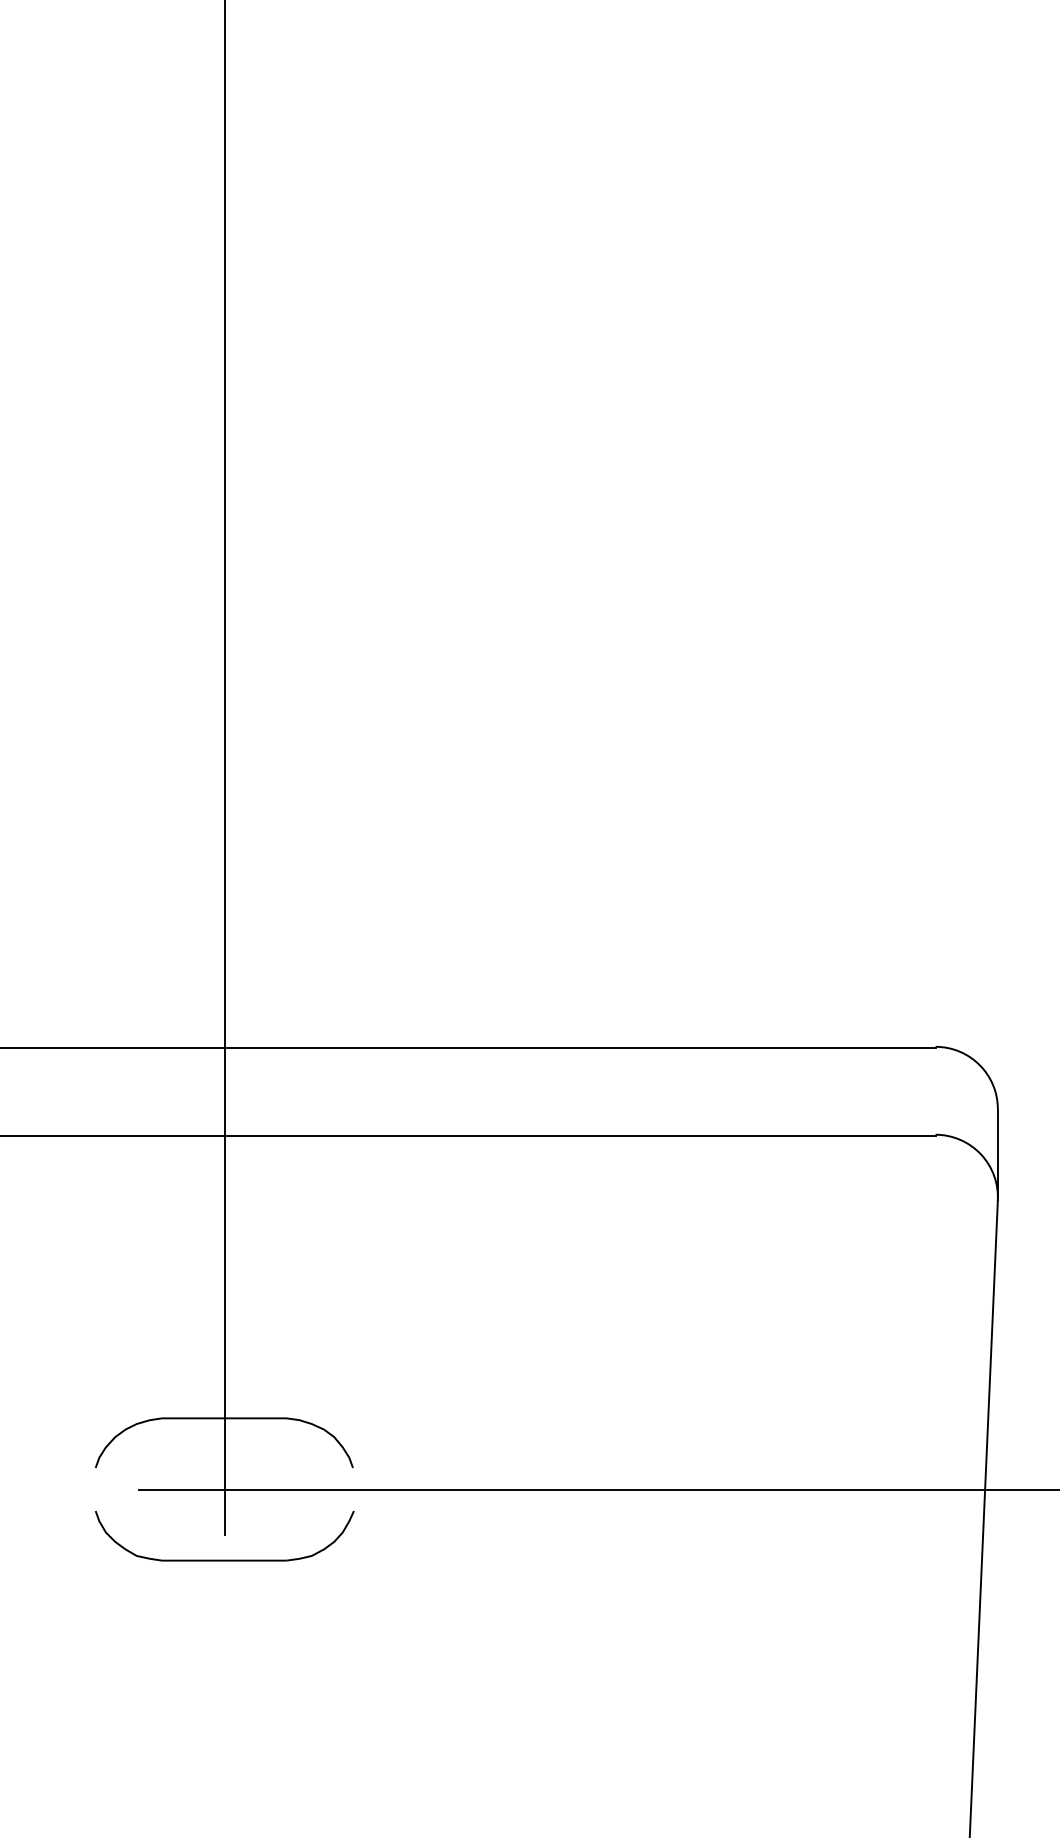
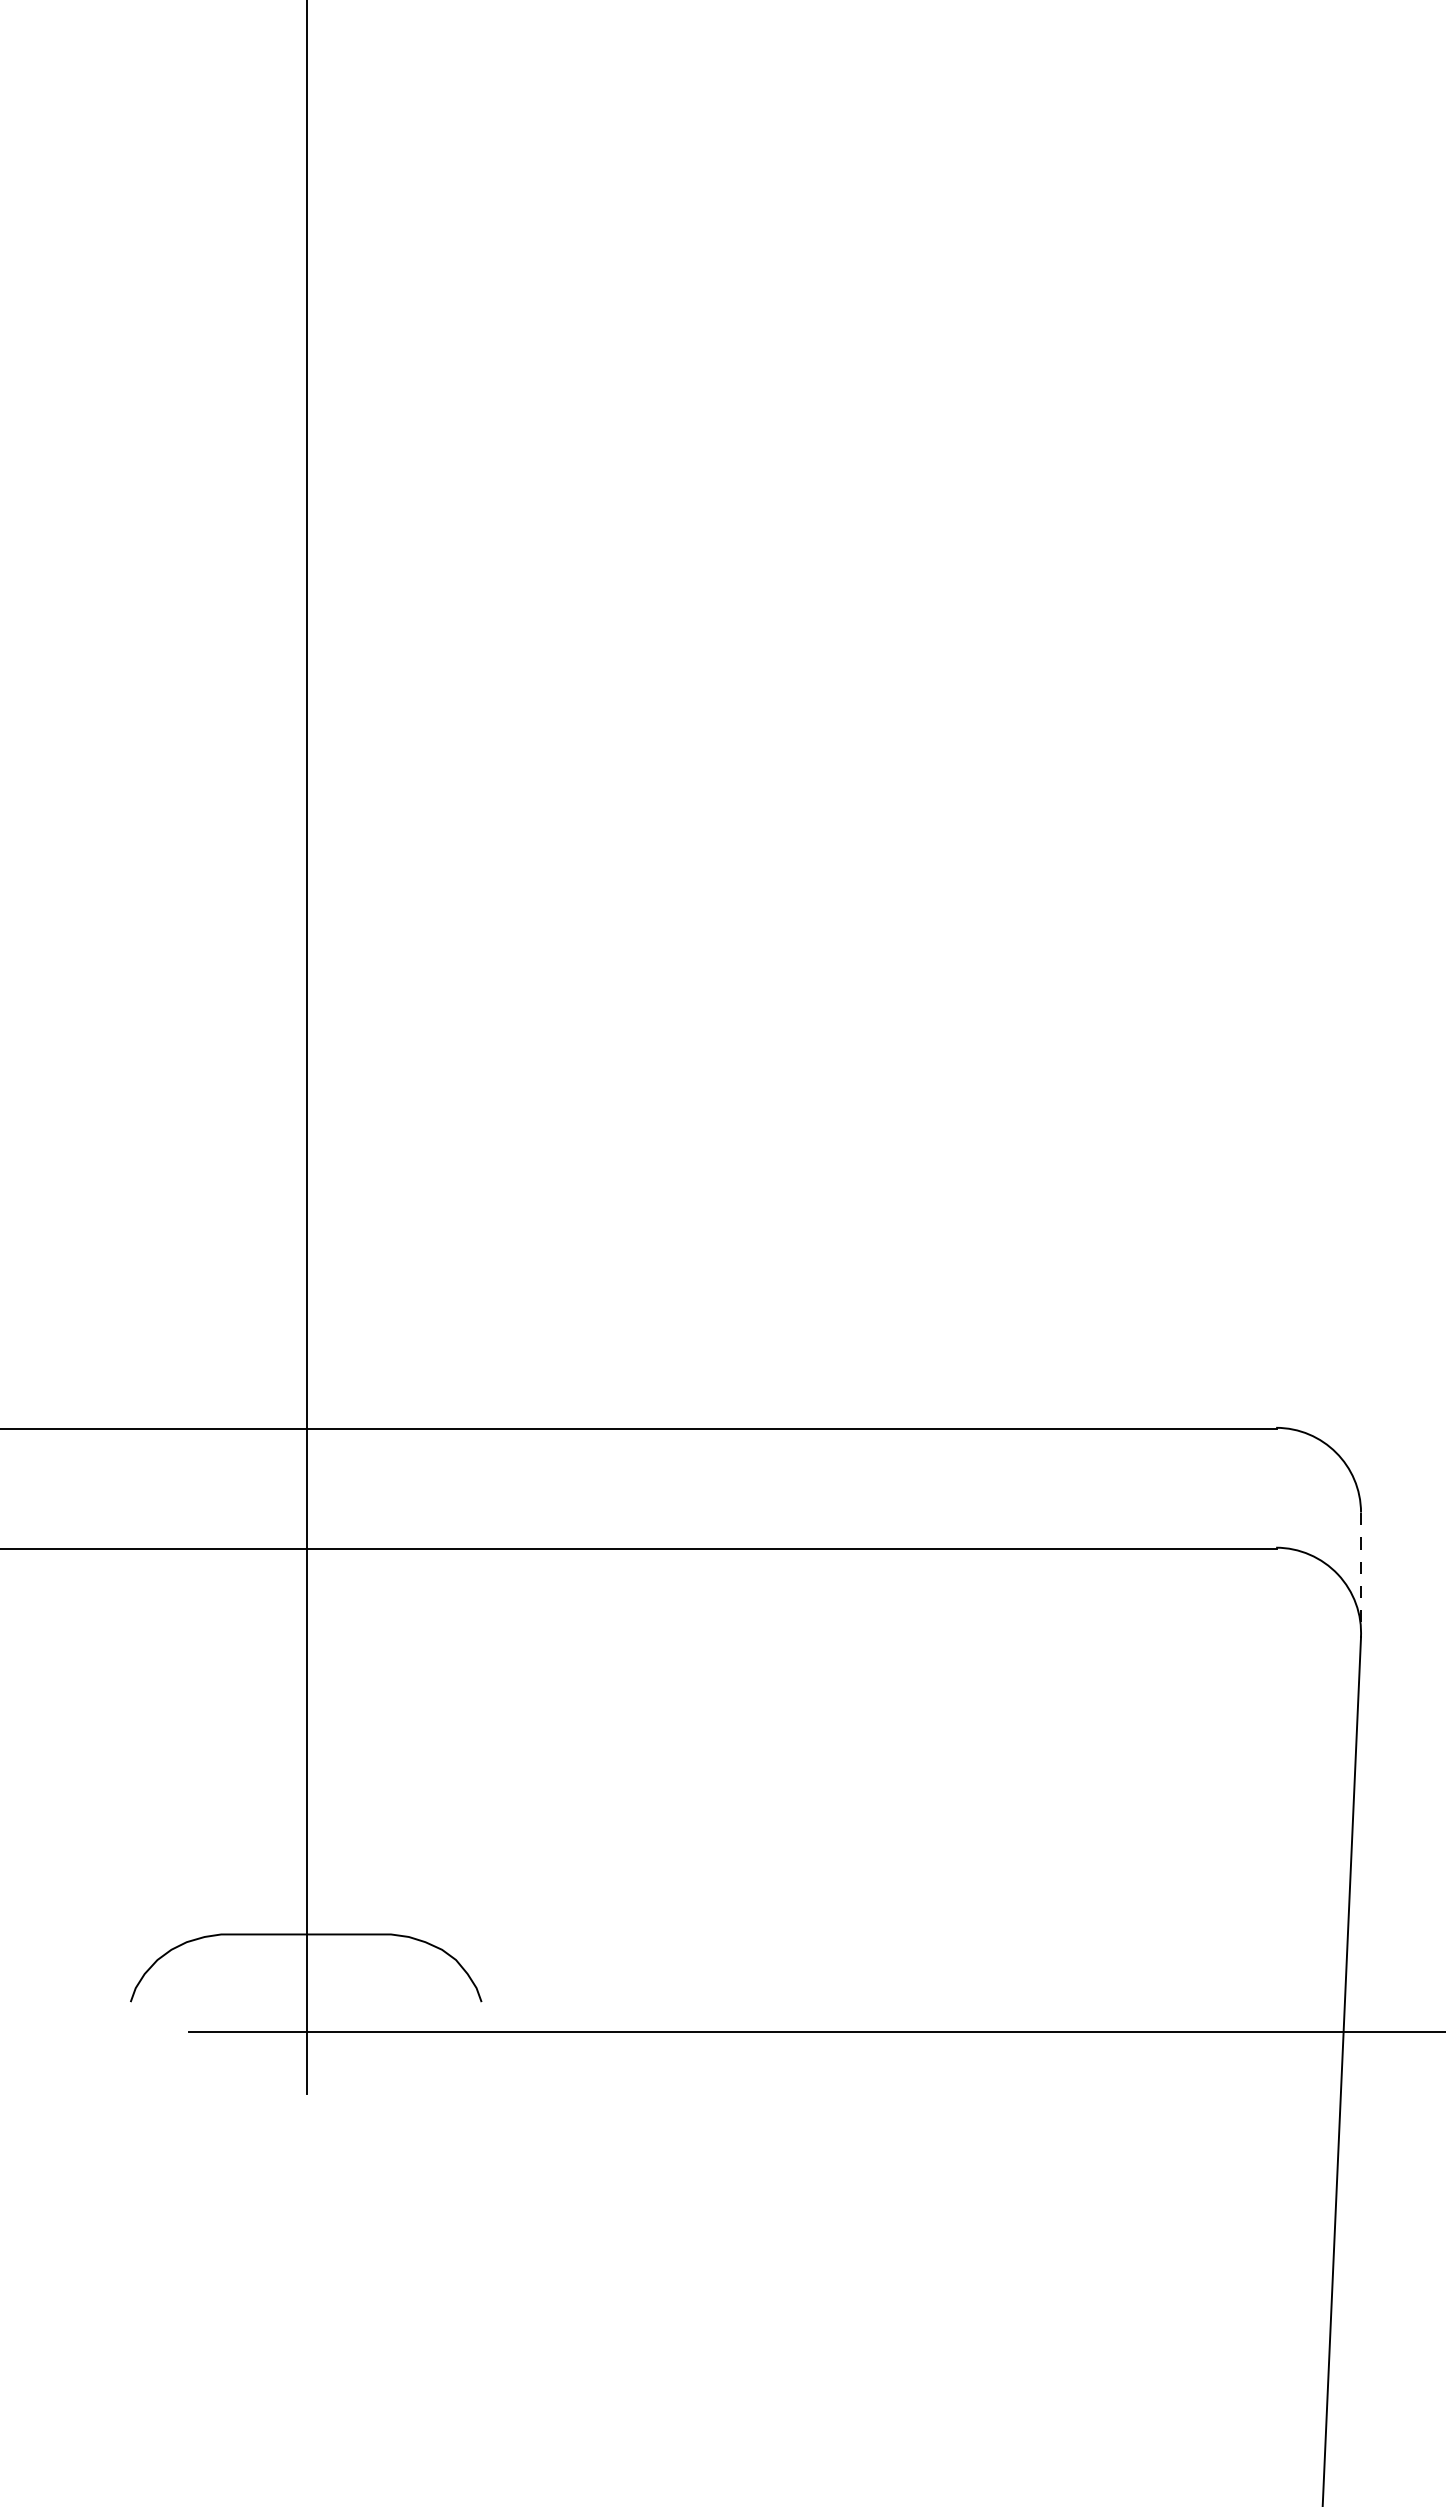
line: (998, 1153) -> (1361, 1573), solid -> dashed
part: (224, 1559) -> (306, 2127), removed

